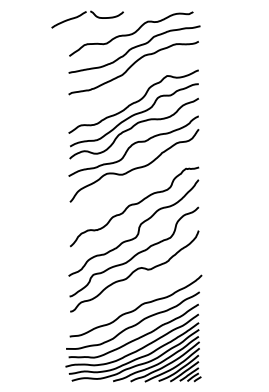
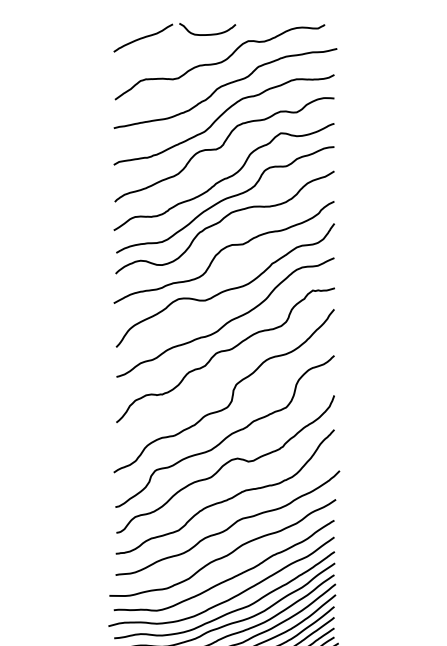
part: (85, 13) -> (171, 27), moved
curve: (132, 84) -> (222, 147), added
curve: (135, 186) -> (227, 320), added
curve: (136, 290) -> (228, 496), added

